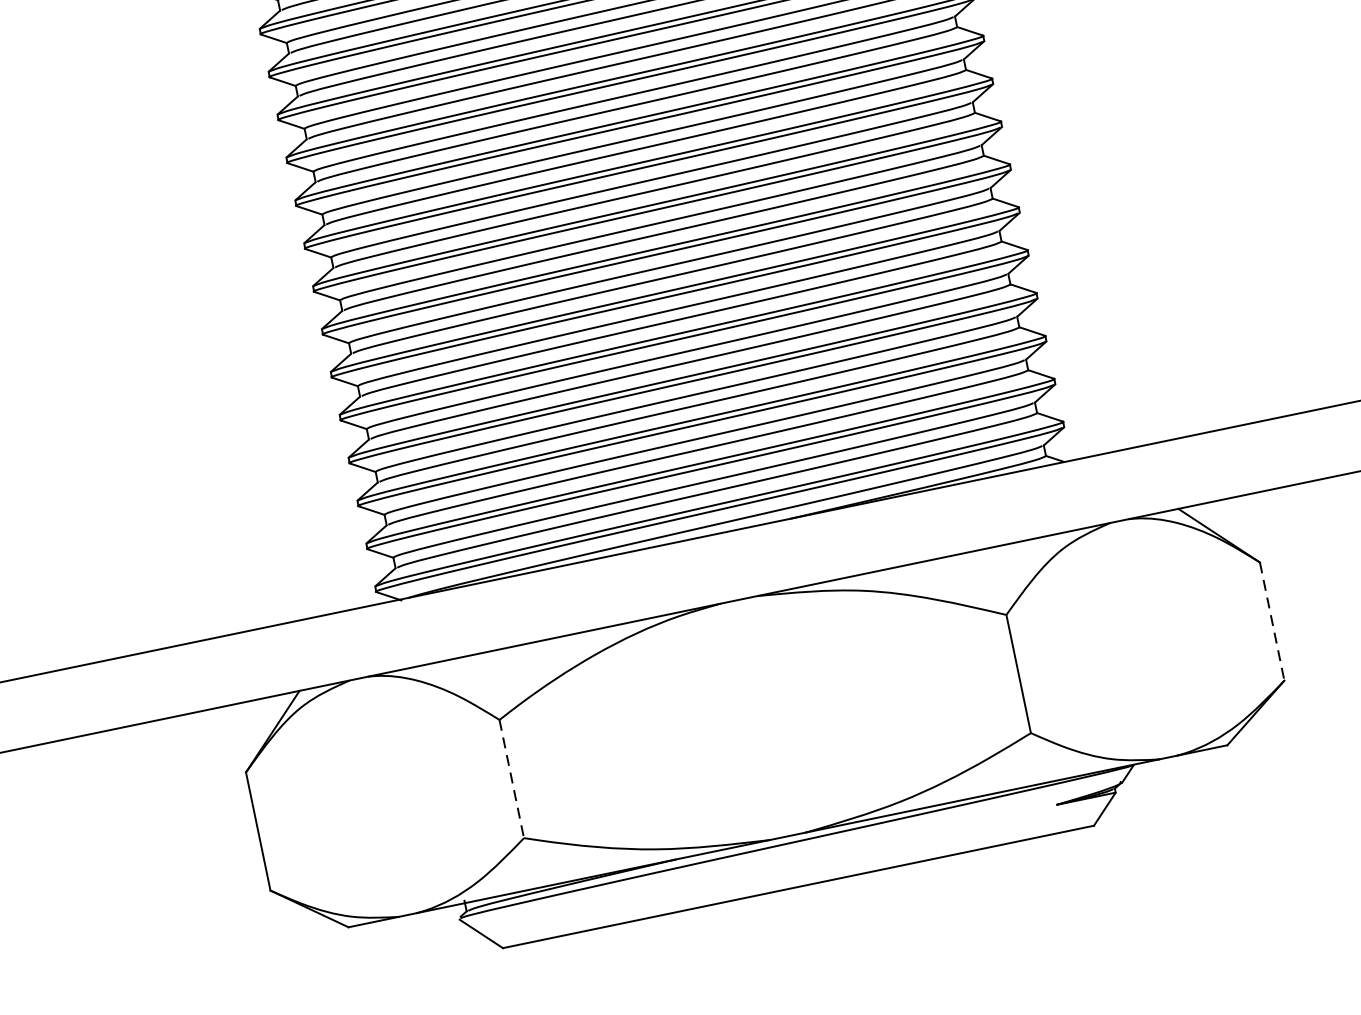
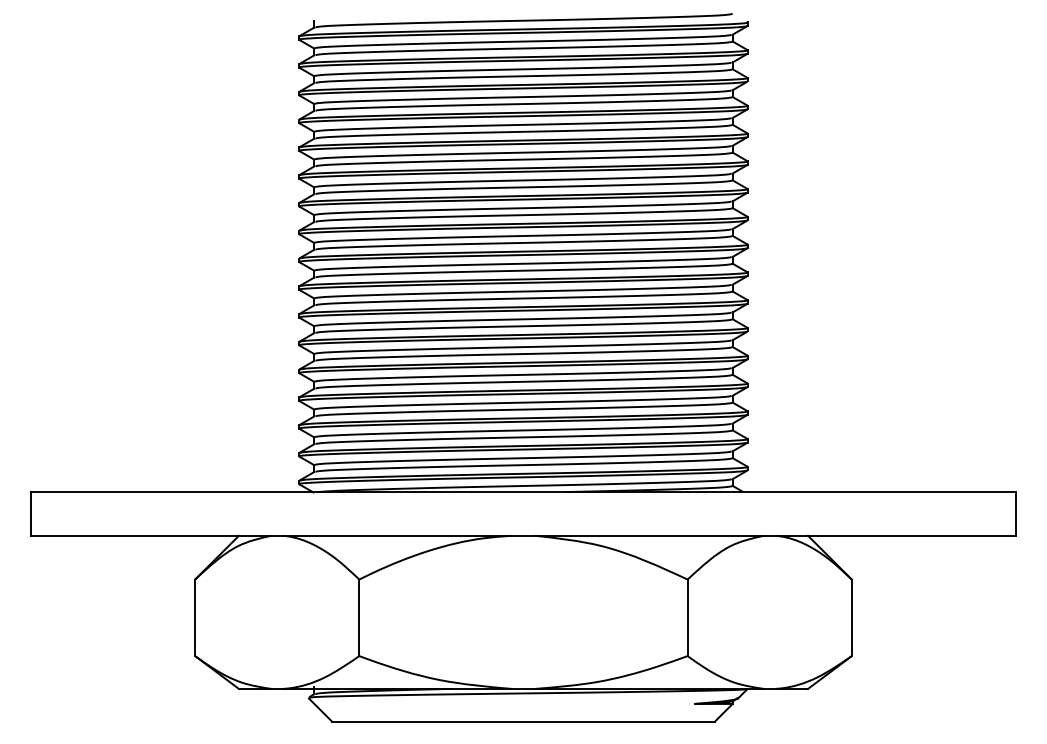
line: (1271, 622) -> (851, 618), dashed -> solid
line: (512, 780) -> (359, 618), dashed -> solid

